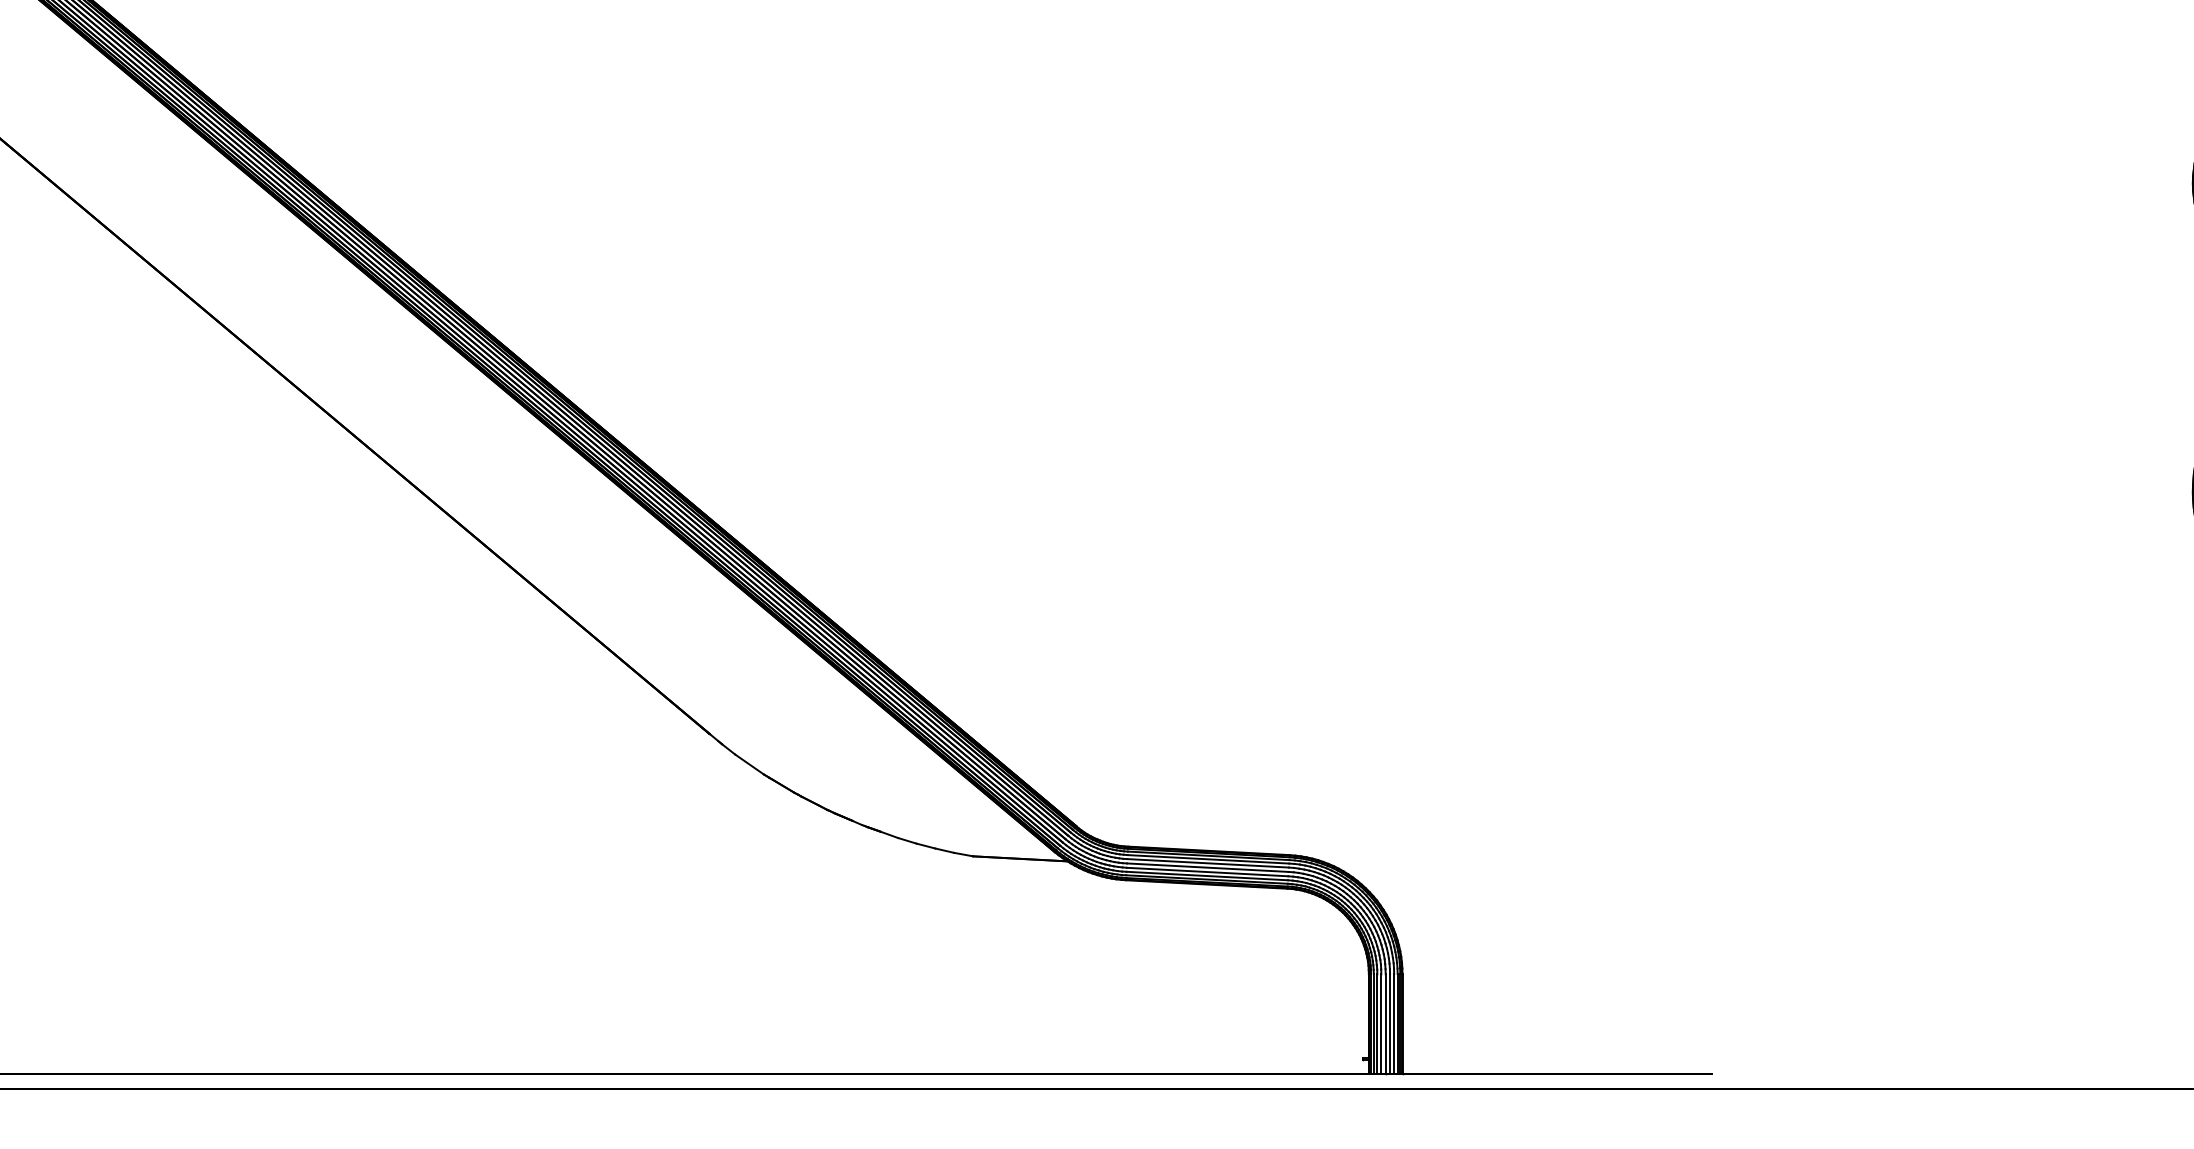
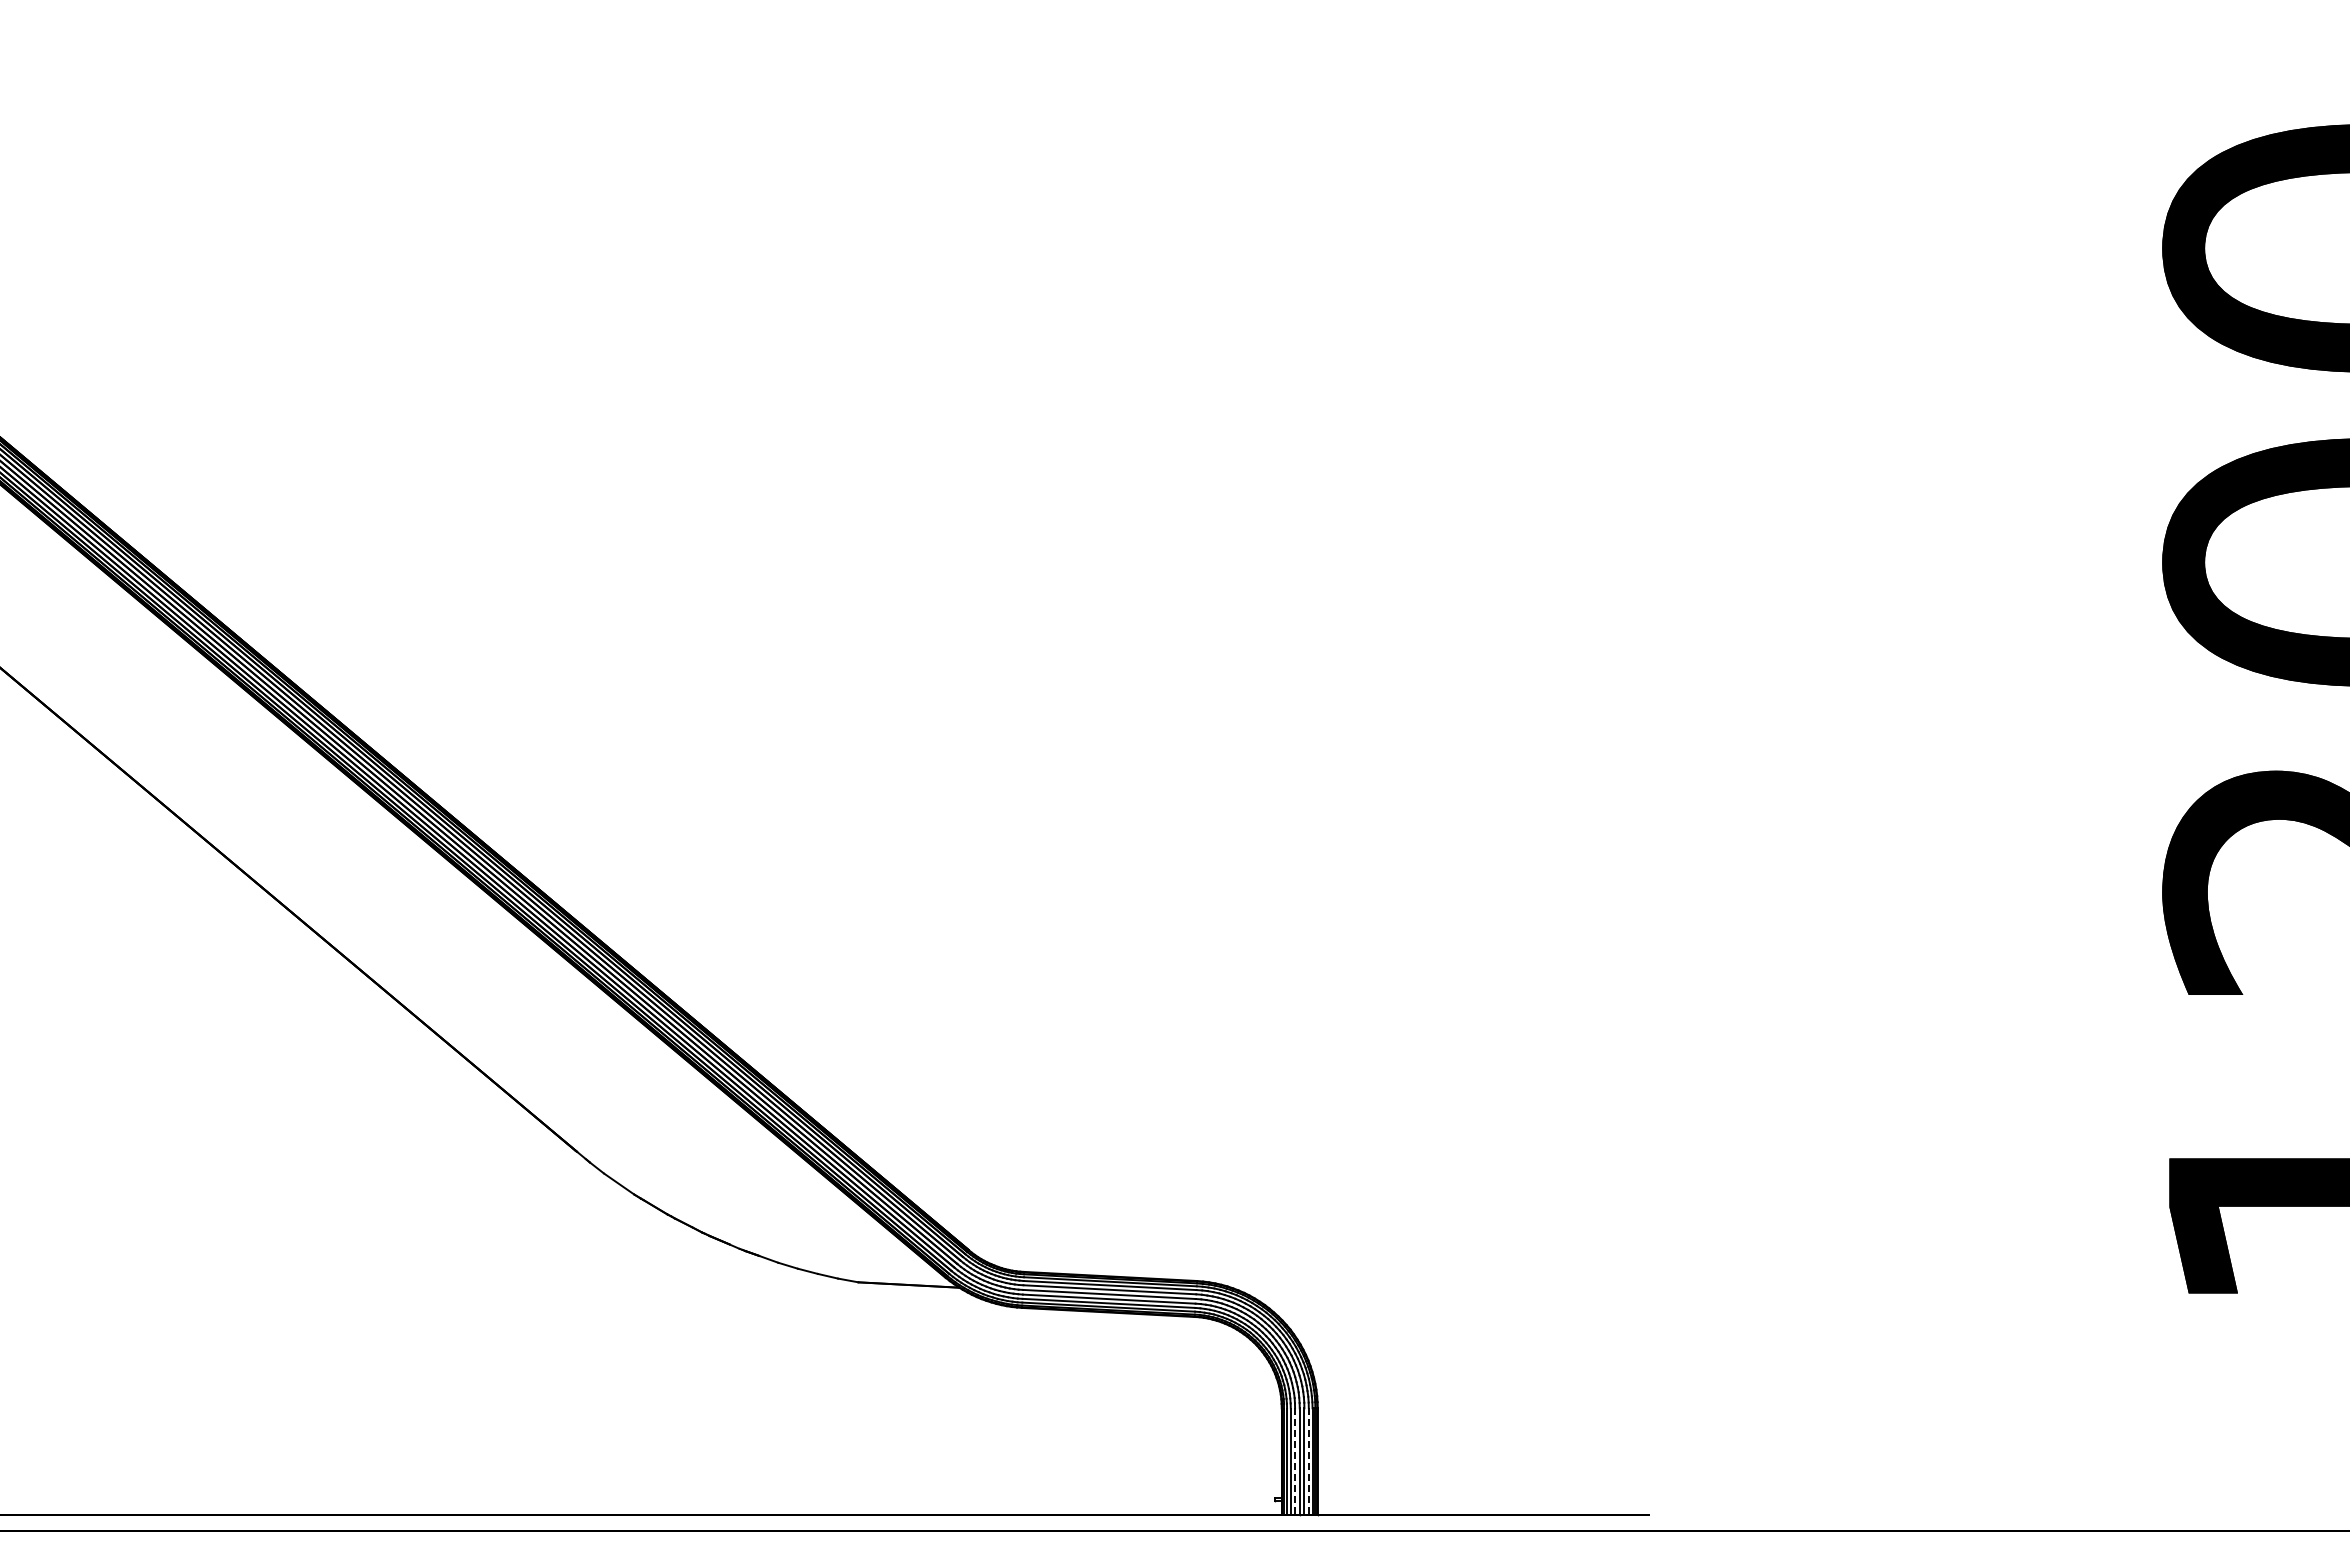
line: (1381, 1024) -> (1295, 1462), solid -> dashed
line: (1393, 1024) -> (1308, 1462), solid -> dashed

